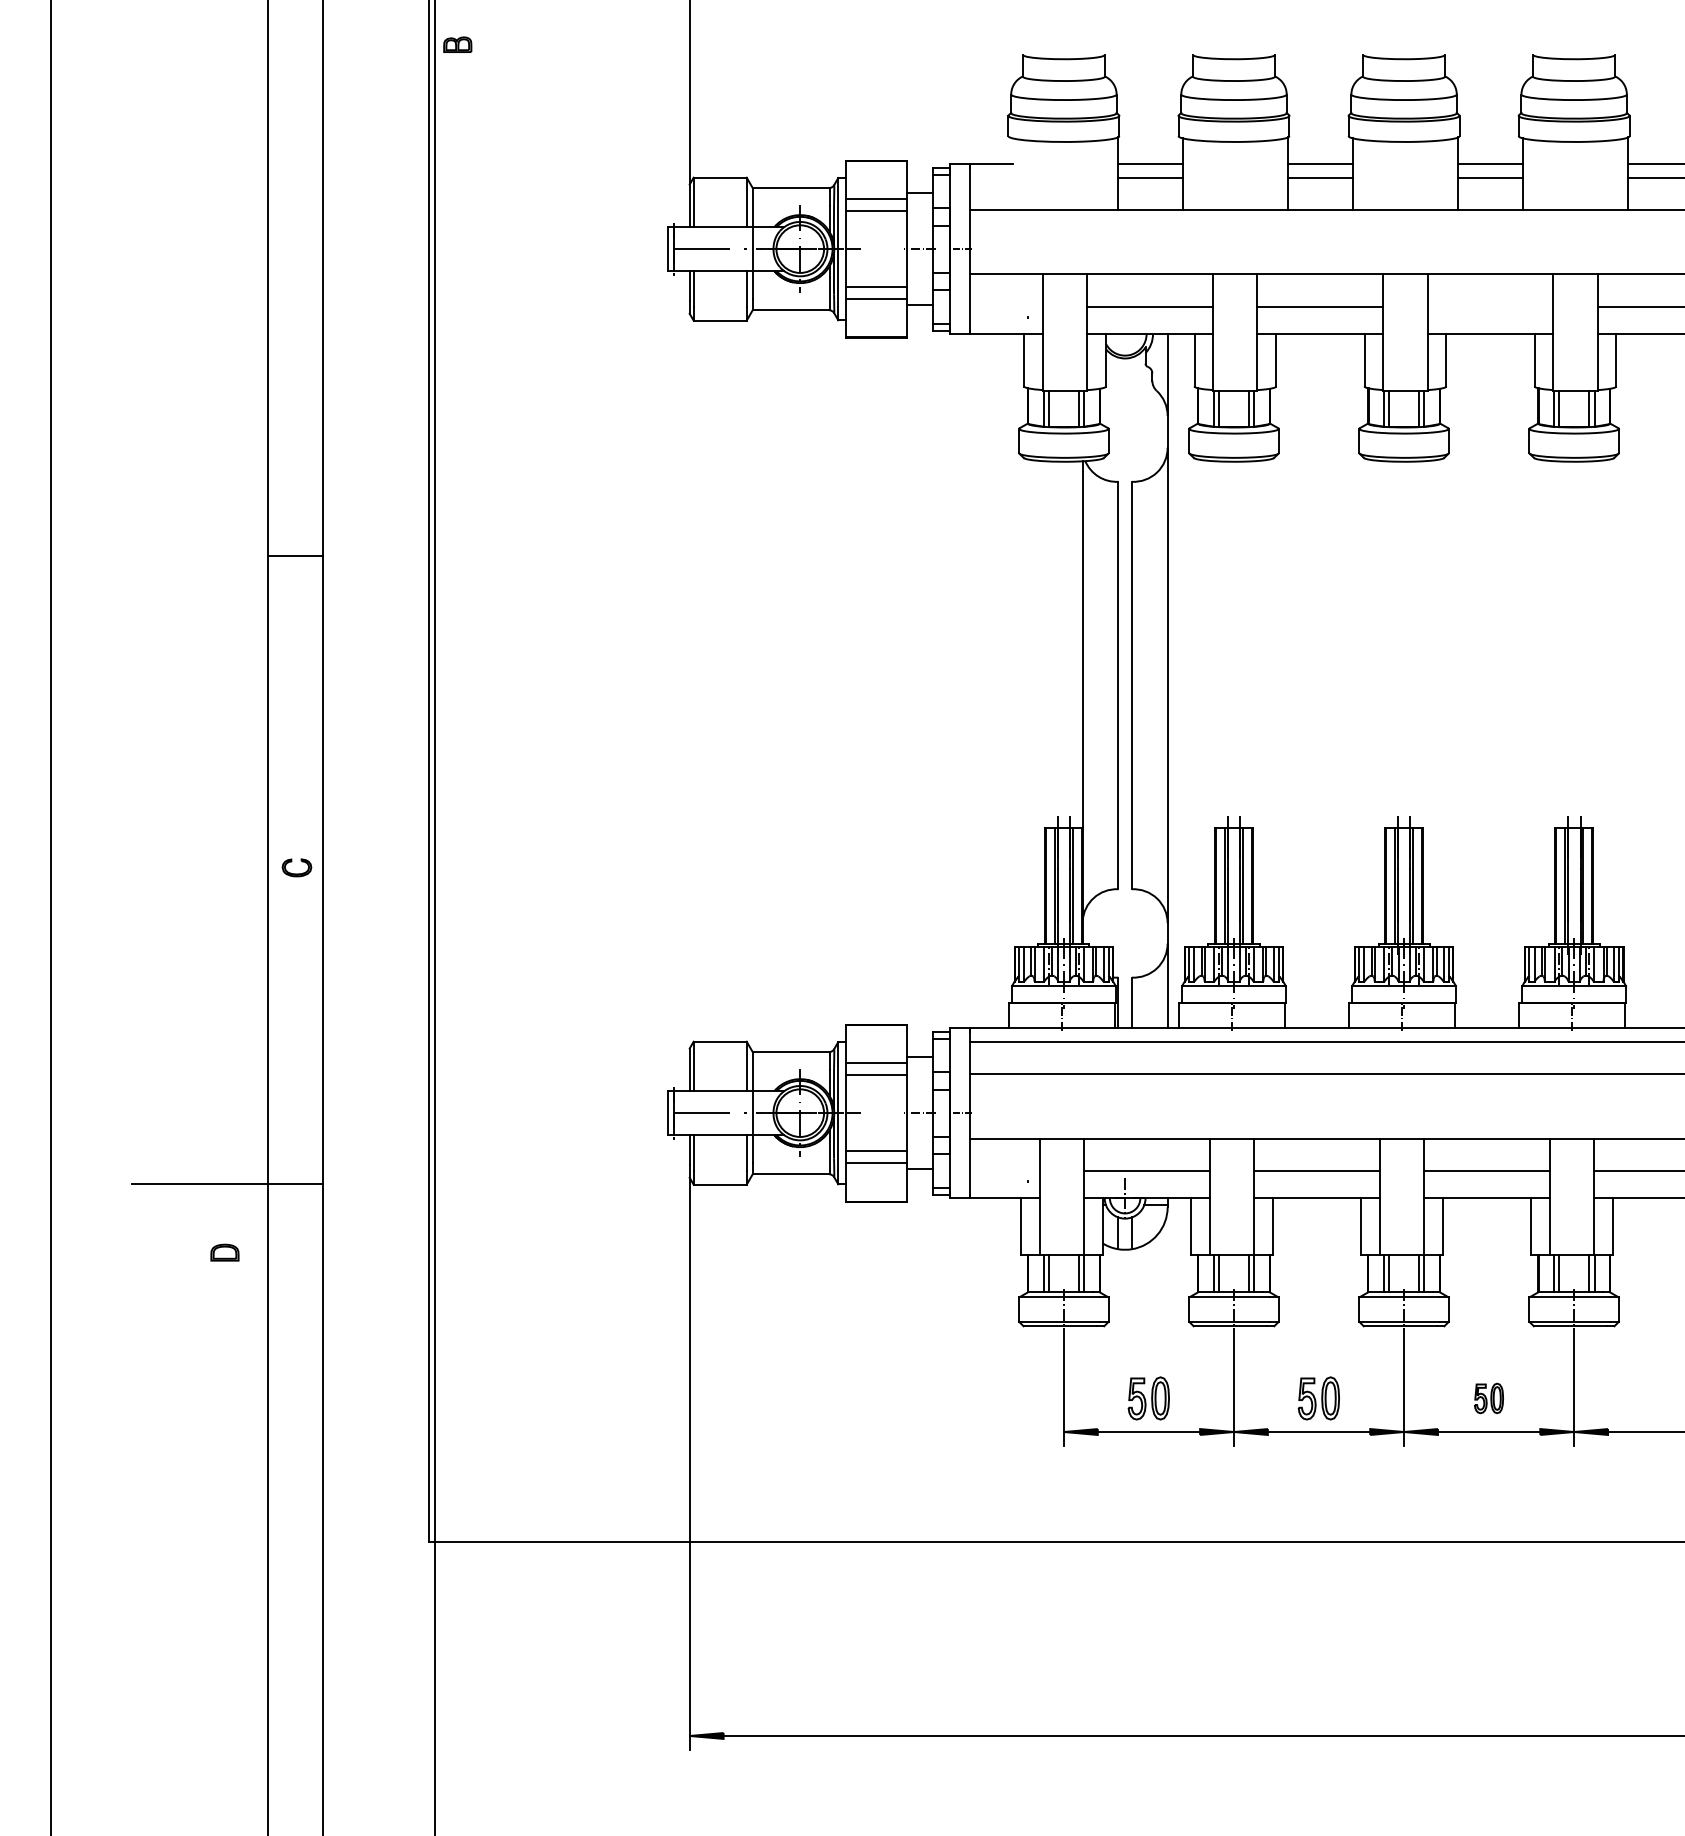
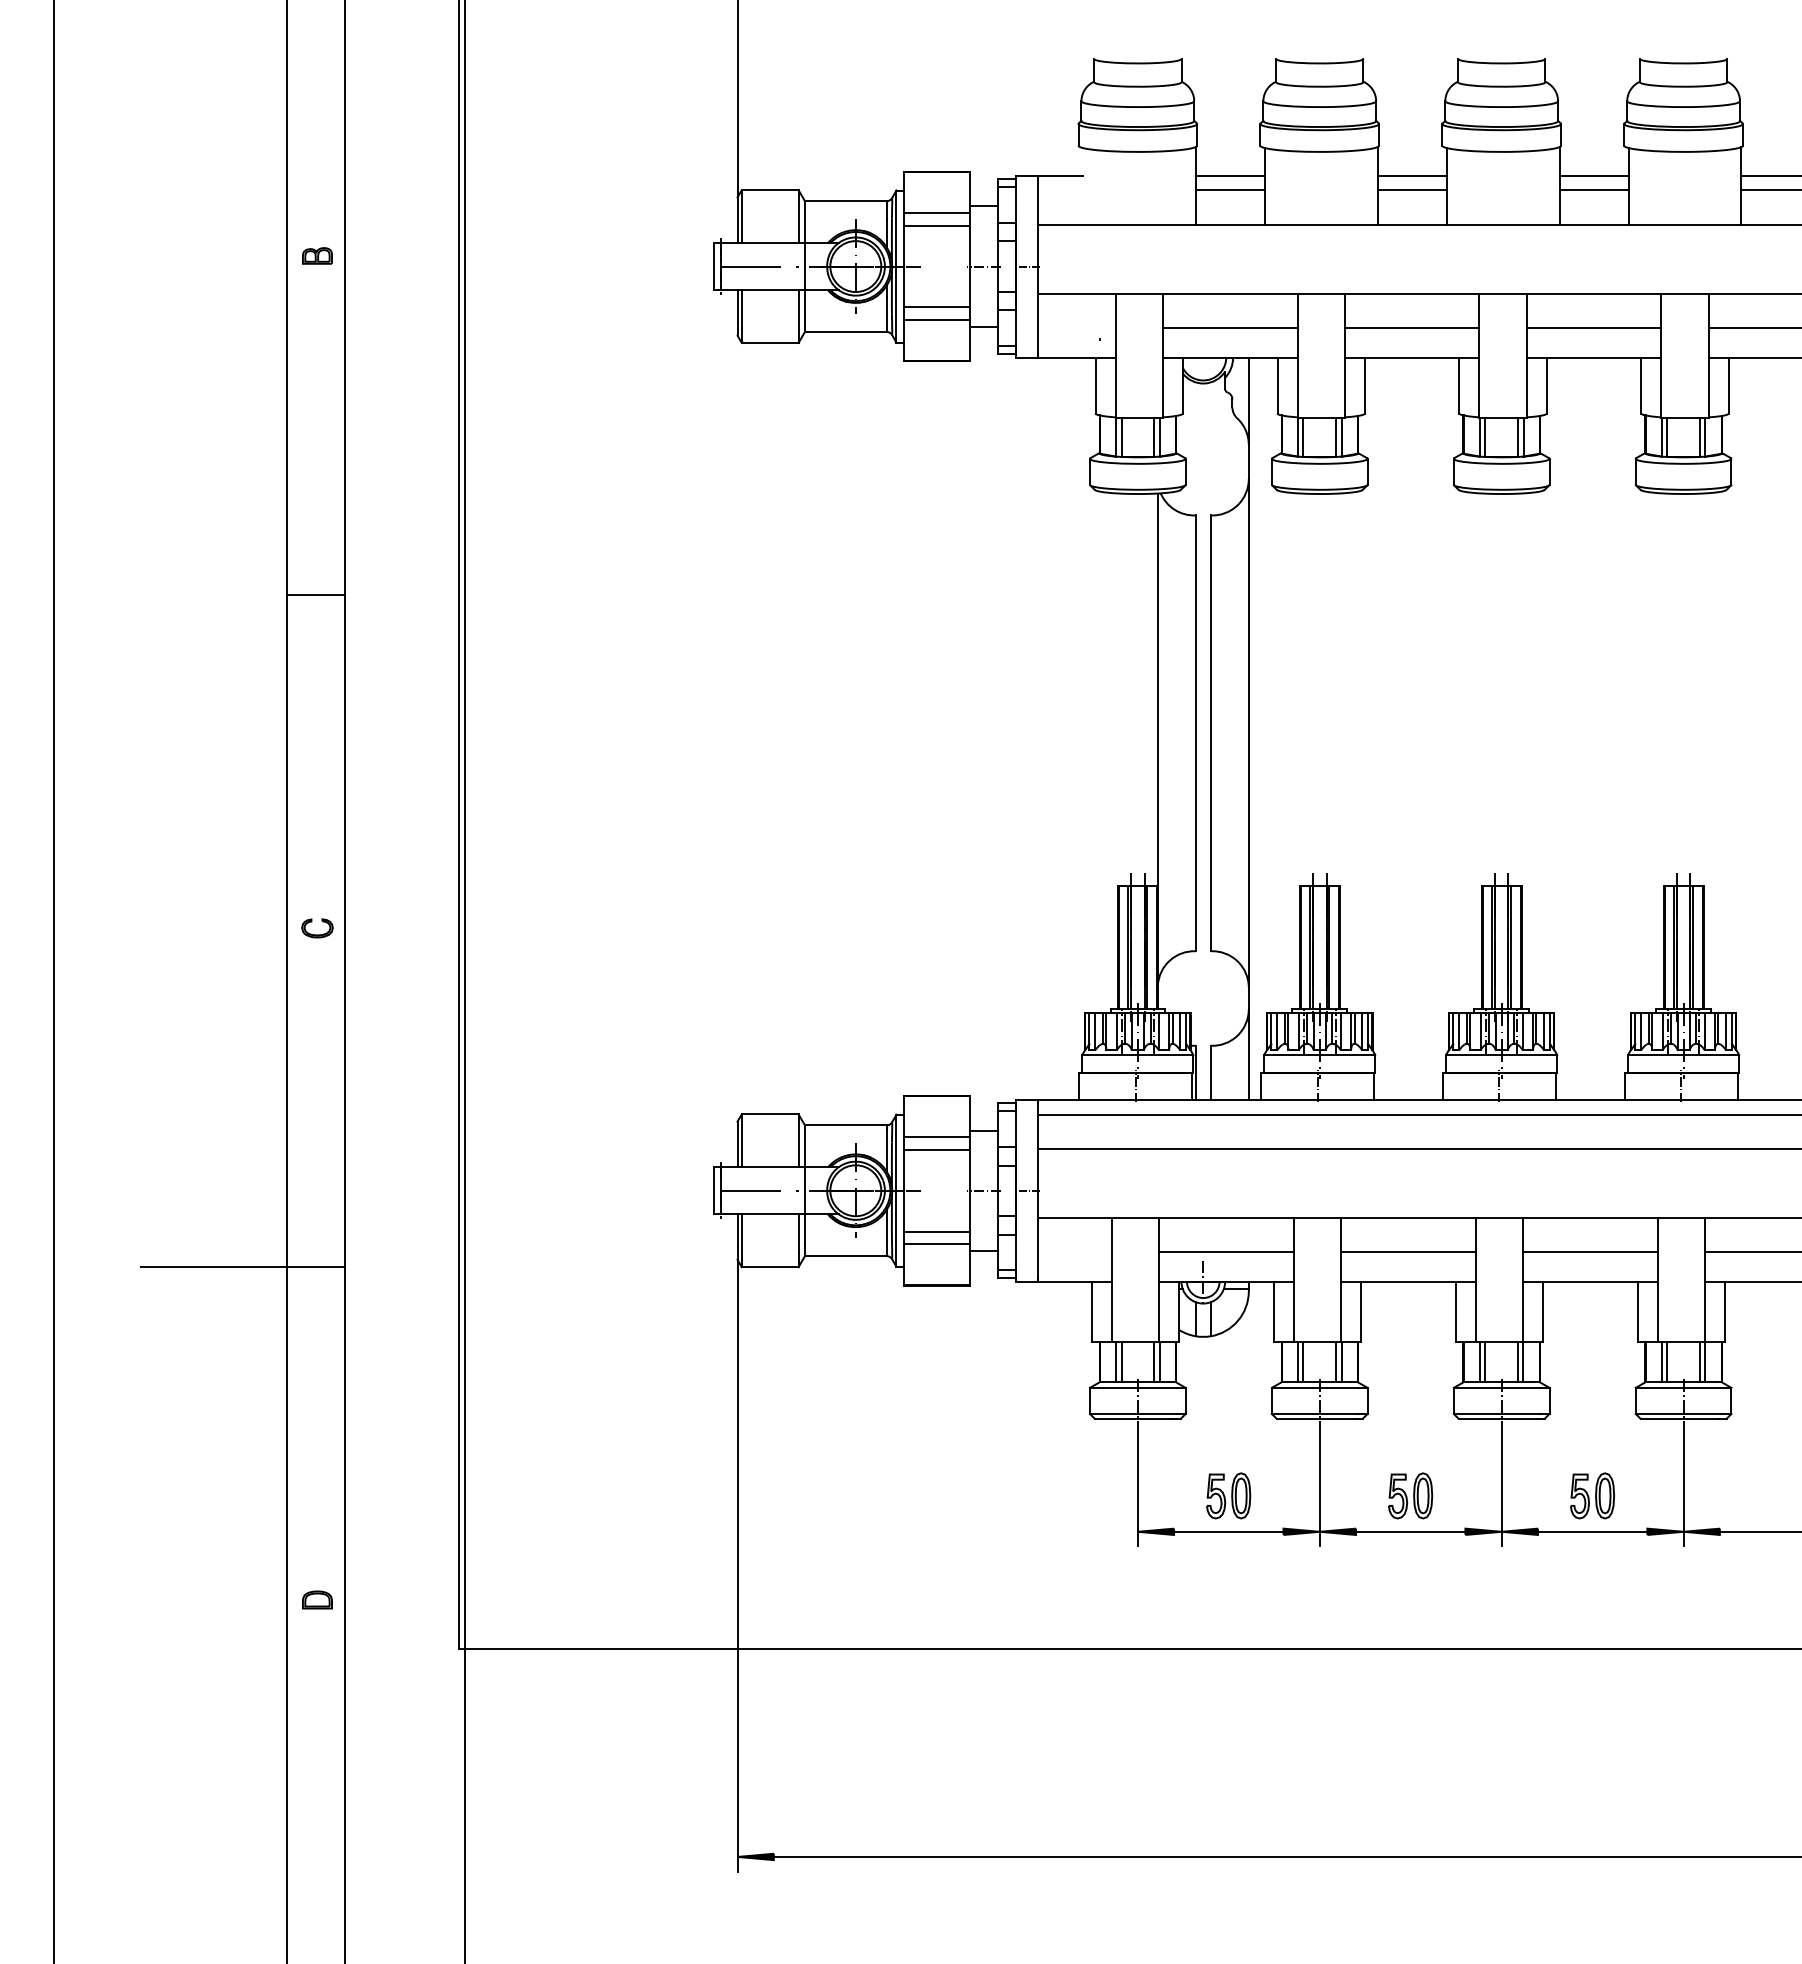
part: (457, 44) -> (317, 255), moved
line: (1489, 307) -> (1593, 328), added
part: (224, 1252) -> (317, 1599), moved
part: (1488, 1398) -> (1592, 1495), size x1.43

